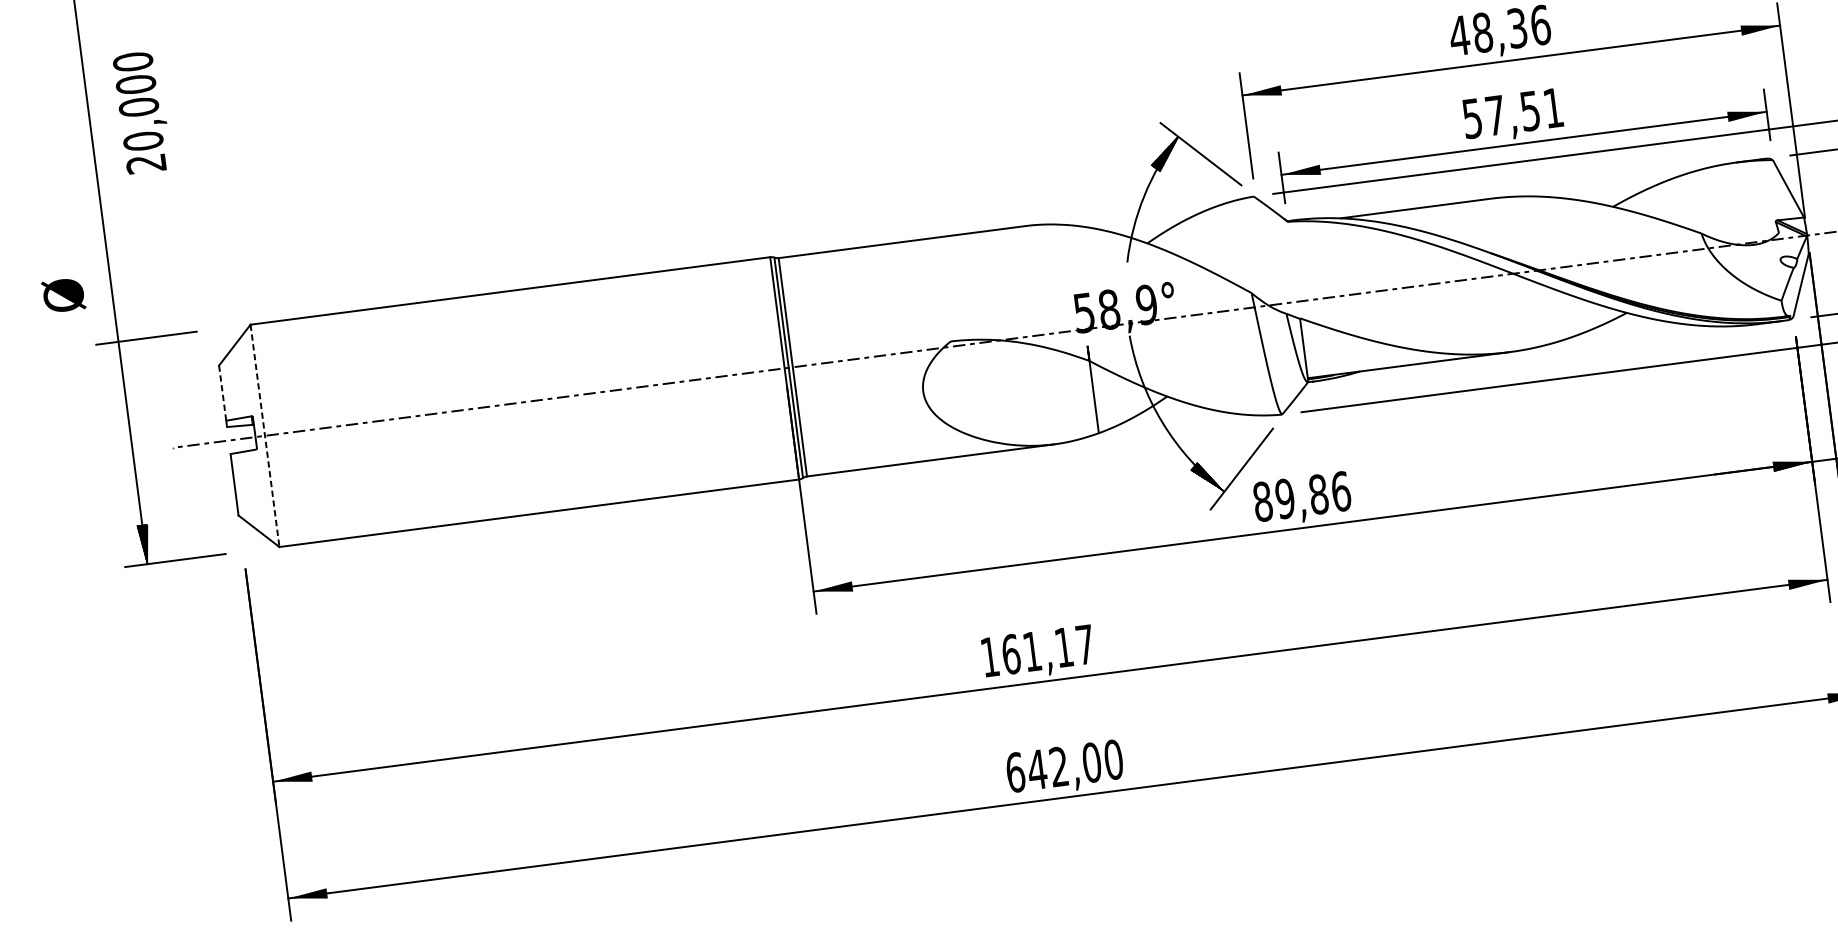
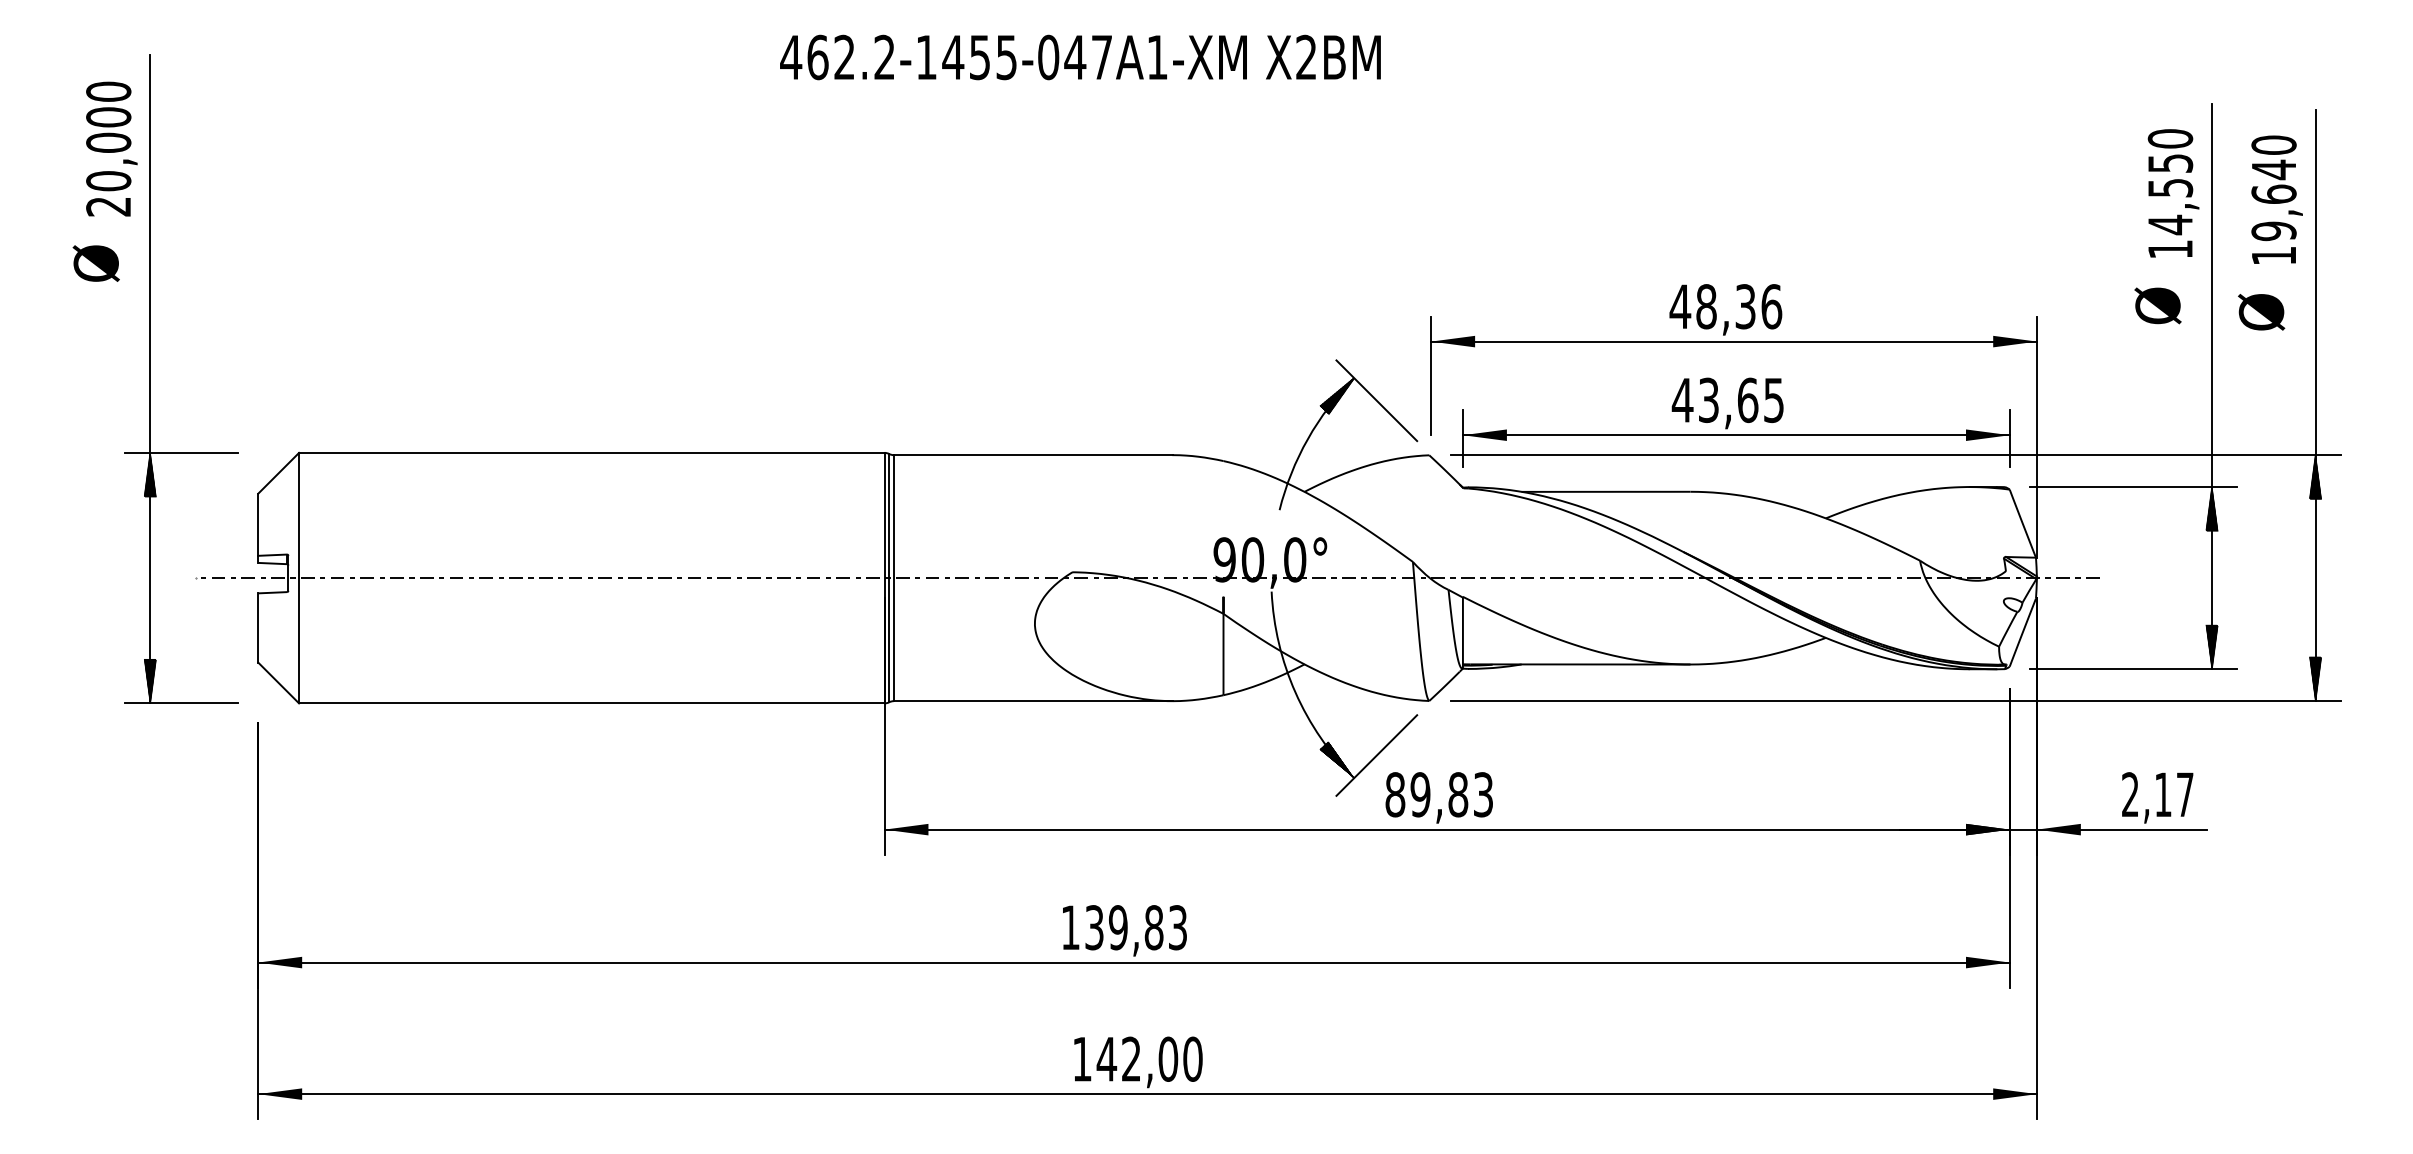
text: (142, 111) -> (111, 148), moved
text: (1512, 113) -> (1727, 400), 57,51 -> 43,65
text: (63, 295) -> (95, 263), moved
text: (1115, 308) -> (1259, 559), 58,9° -> 90,0°
hatch: (121, 361) -> (150, 474), added
line: (222, 393) -> (258, 525), dashed -> solid
line: (265, 436) -> (299, 578), dashed -> solid
text: (1341, 491) -> (1483, 794), 89,86 -> 89,83
text: (1047, 649) -> (1135, 927), 161,17 -> 139,83
text: (1015, 771) -> (1082, 1058), 642,00 -> 142,00

